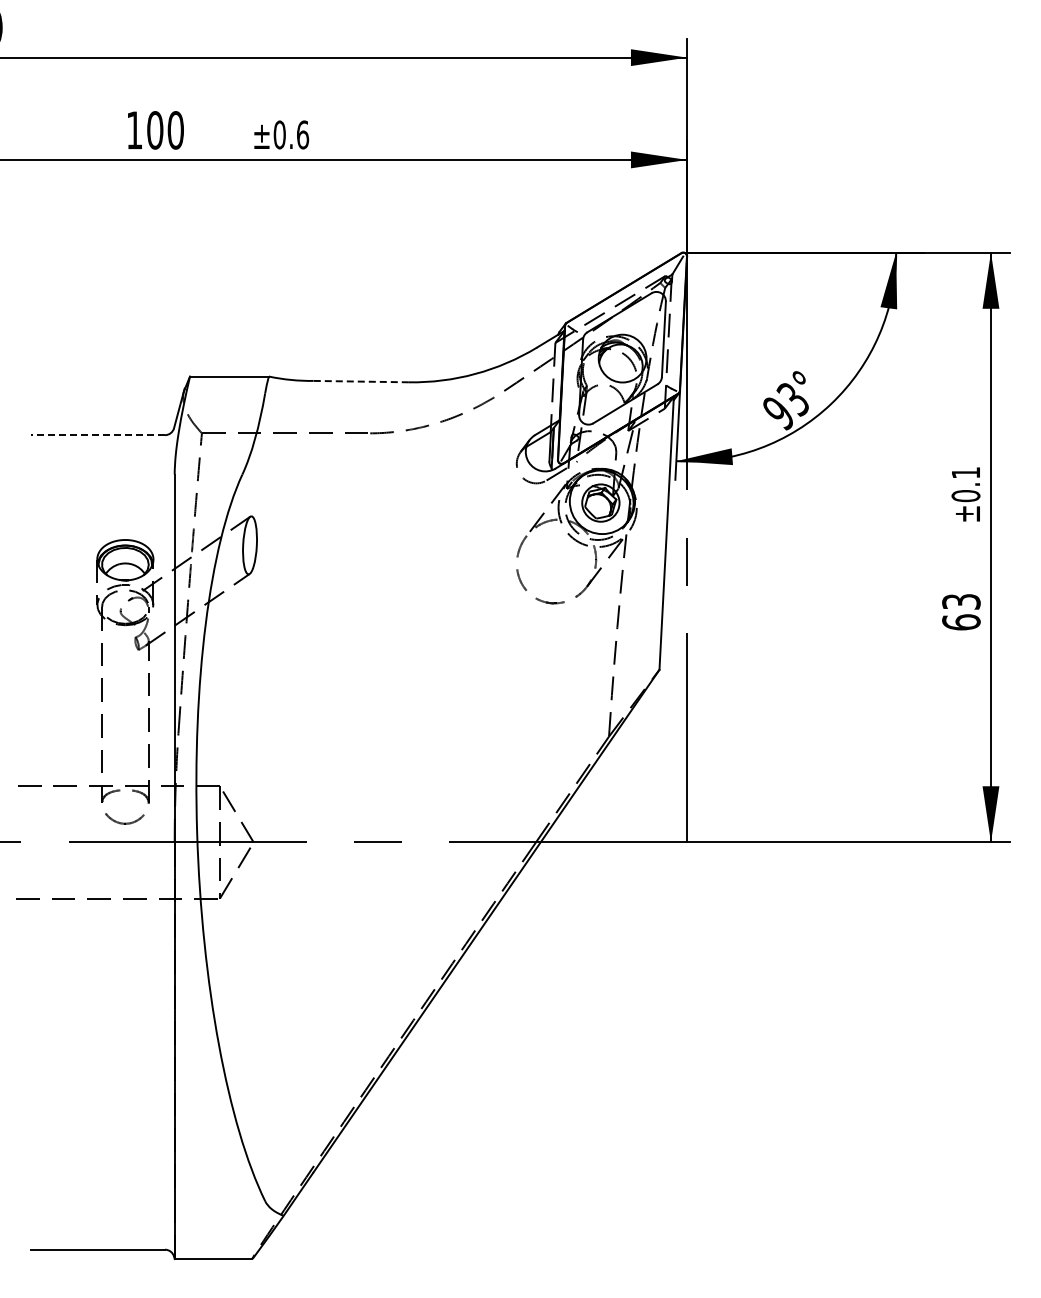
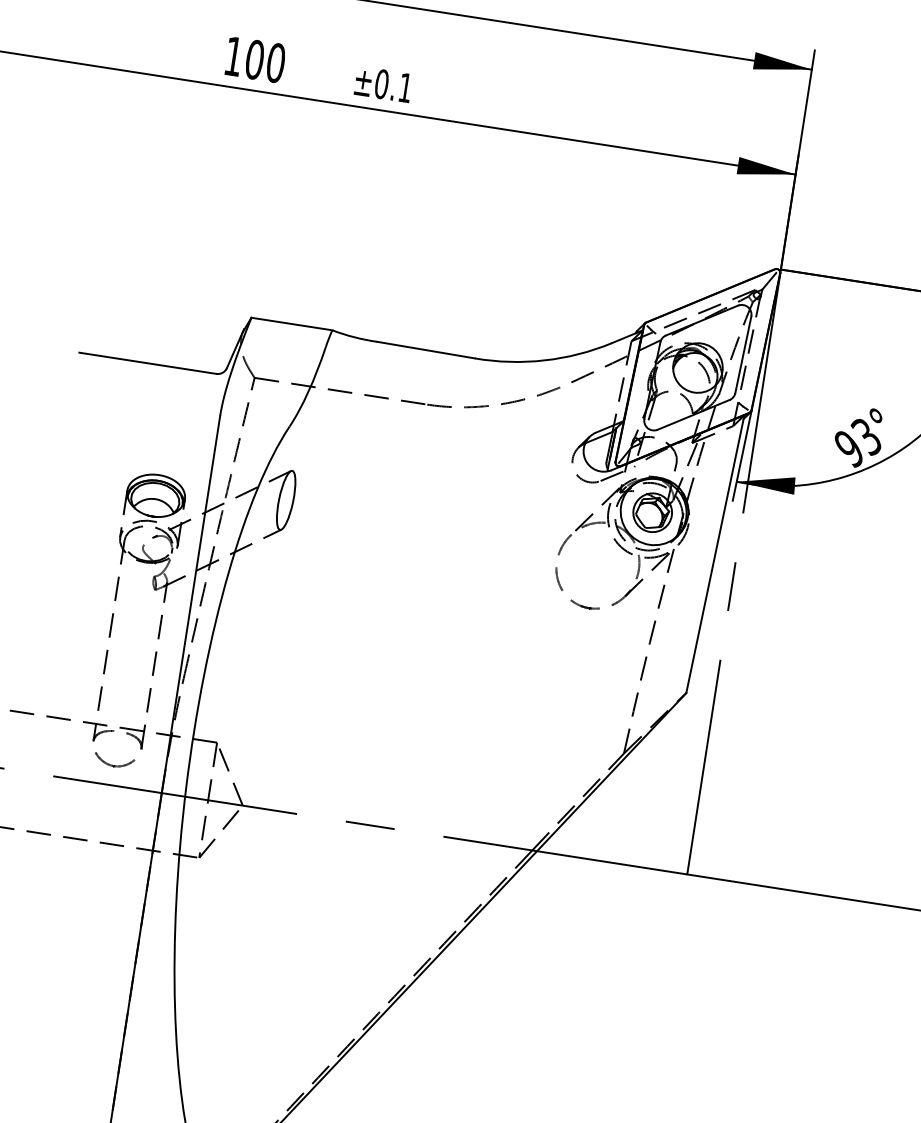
text: (303, 134) -> (406, 87), ±0.6 -> ±0.1
line: (361, 381) -> (426, 350), dashed -> solid
line: (98, 435) -> (148, 363), dashed -> solid

